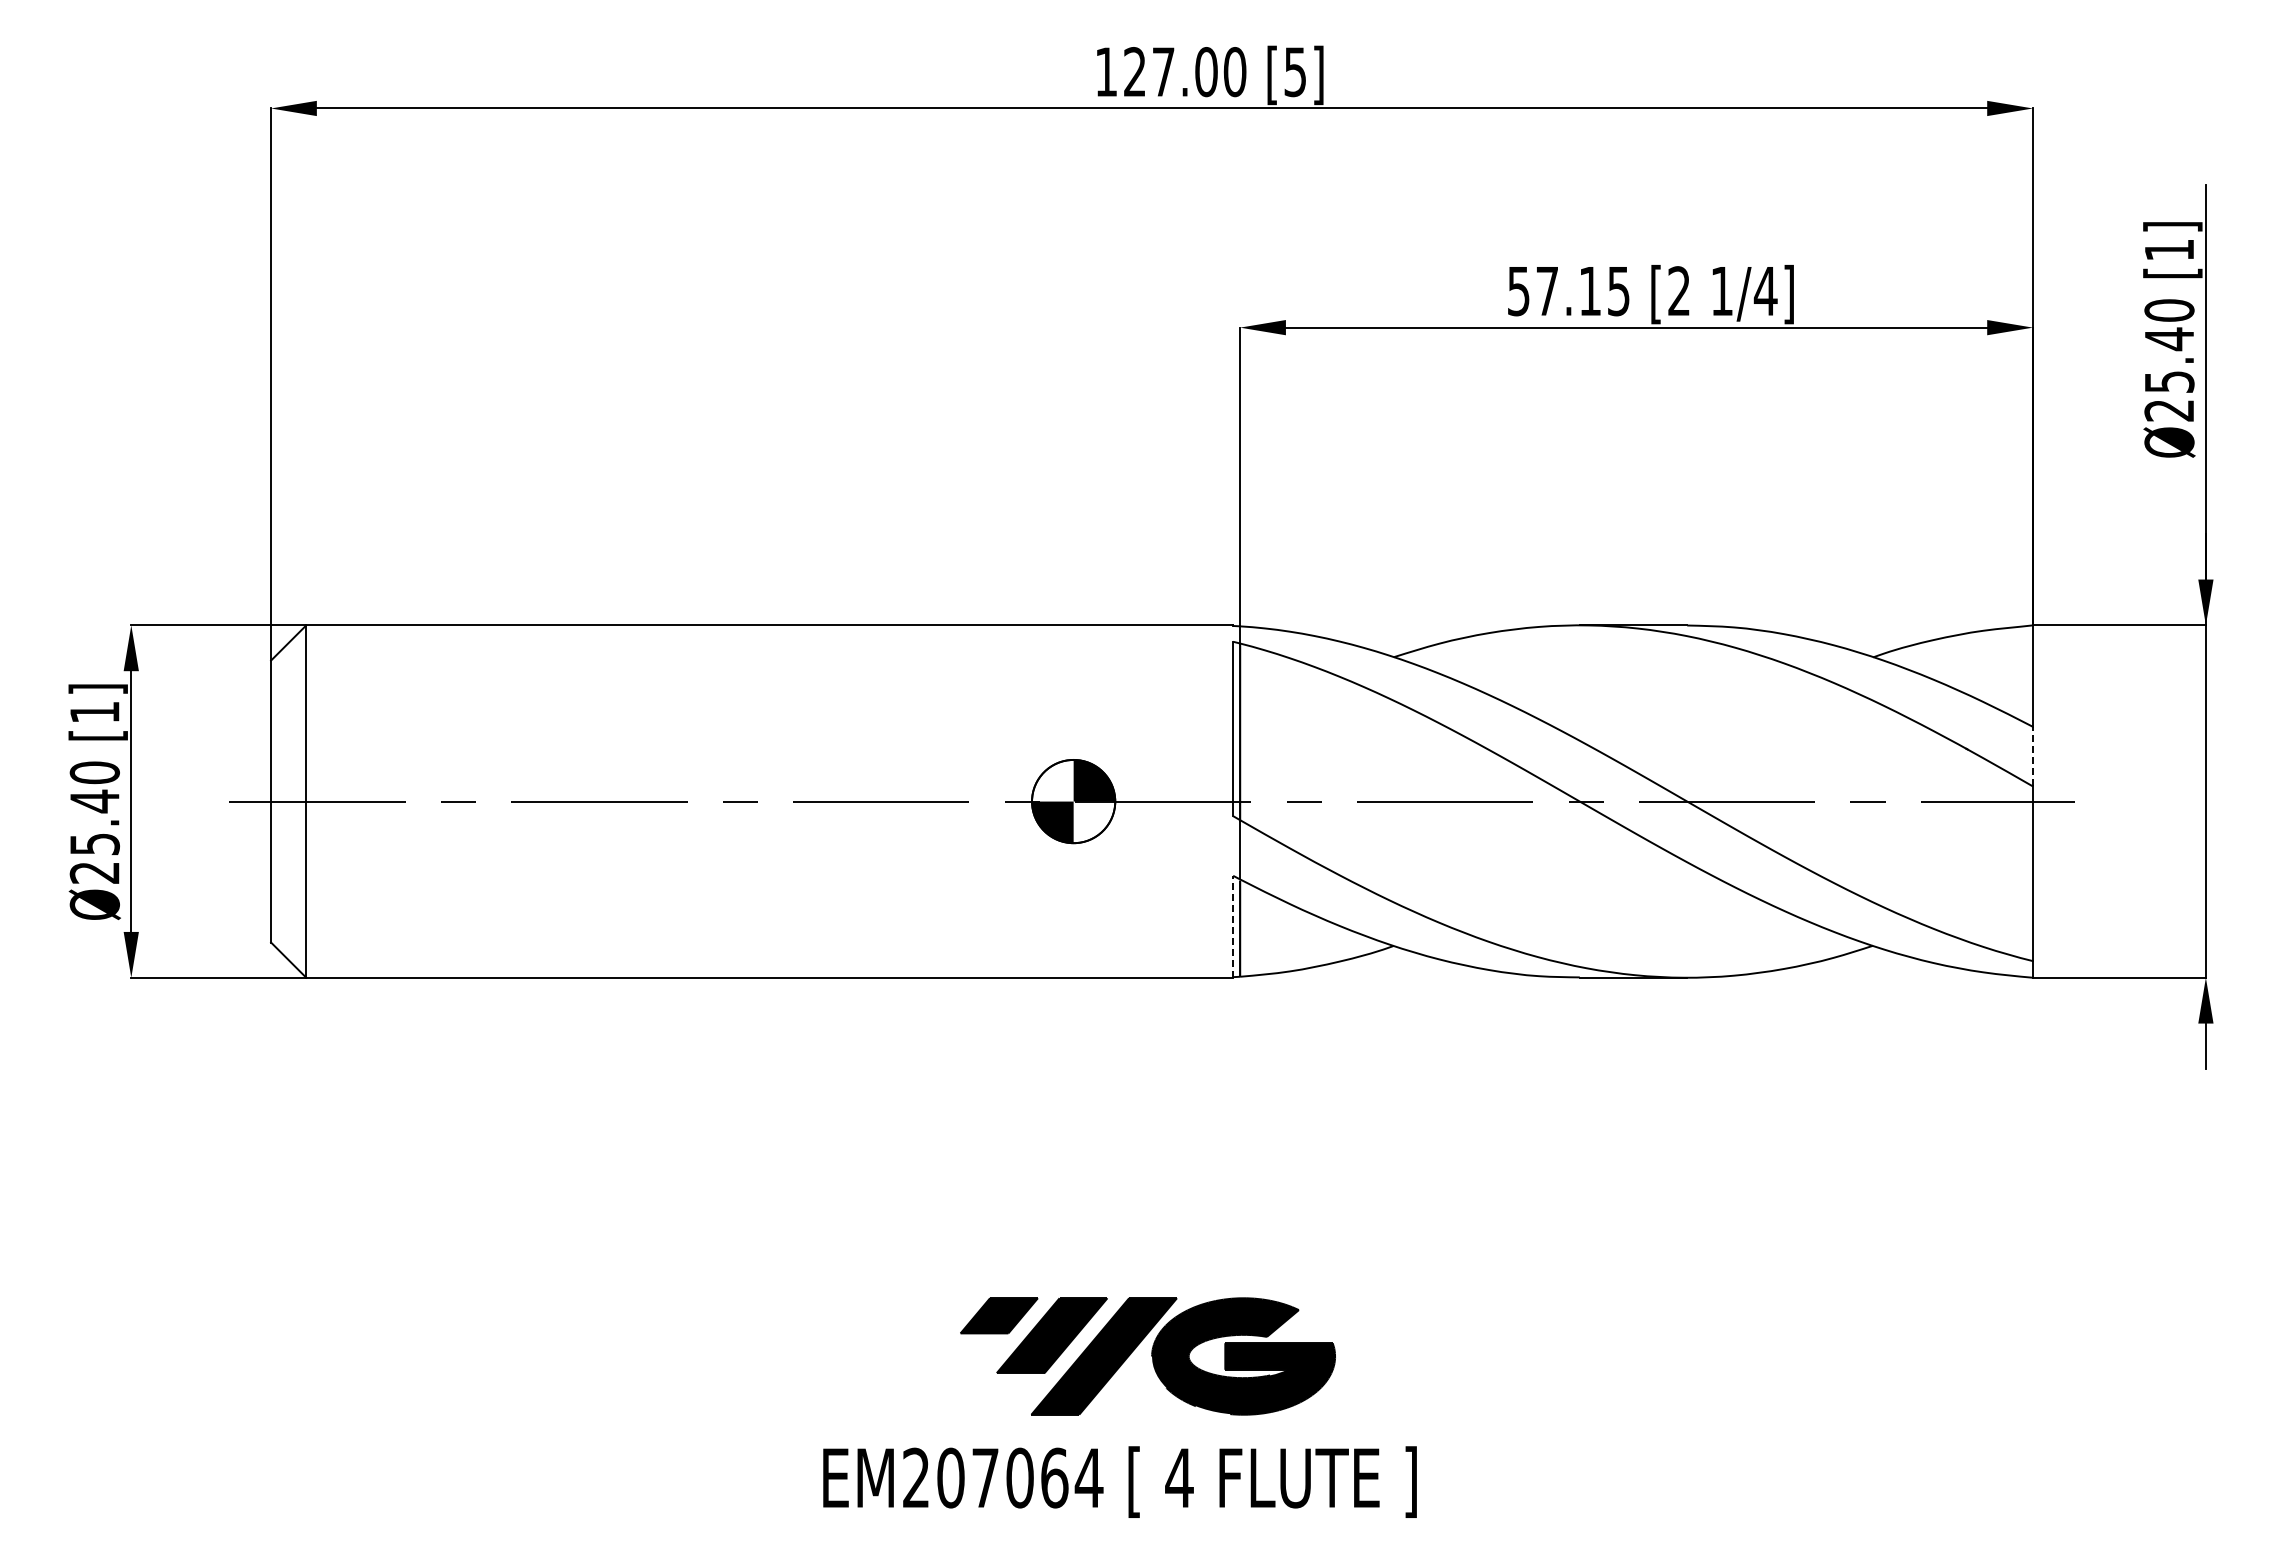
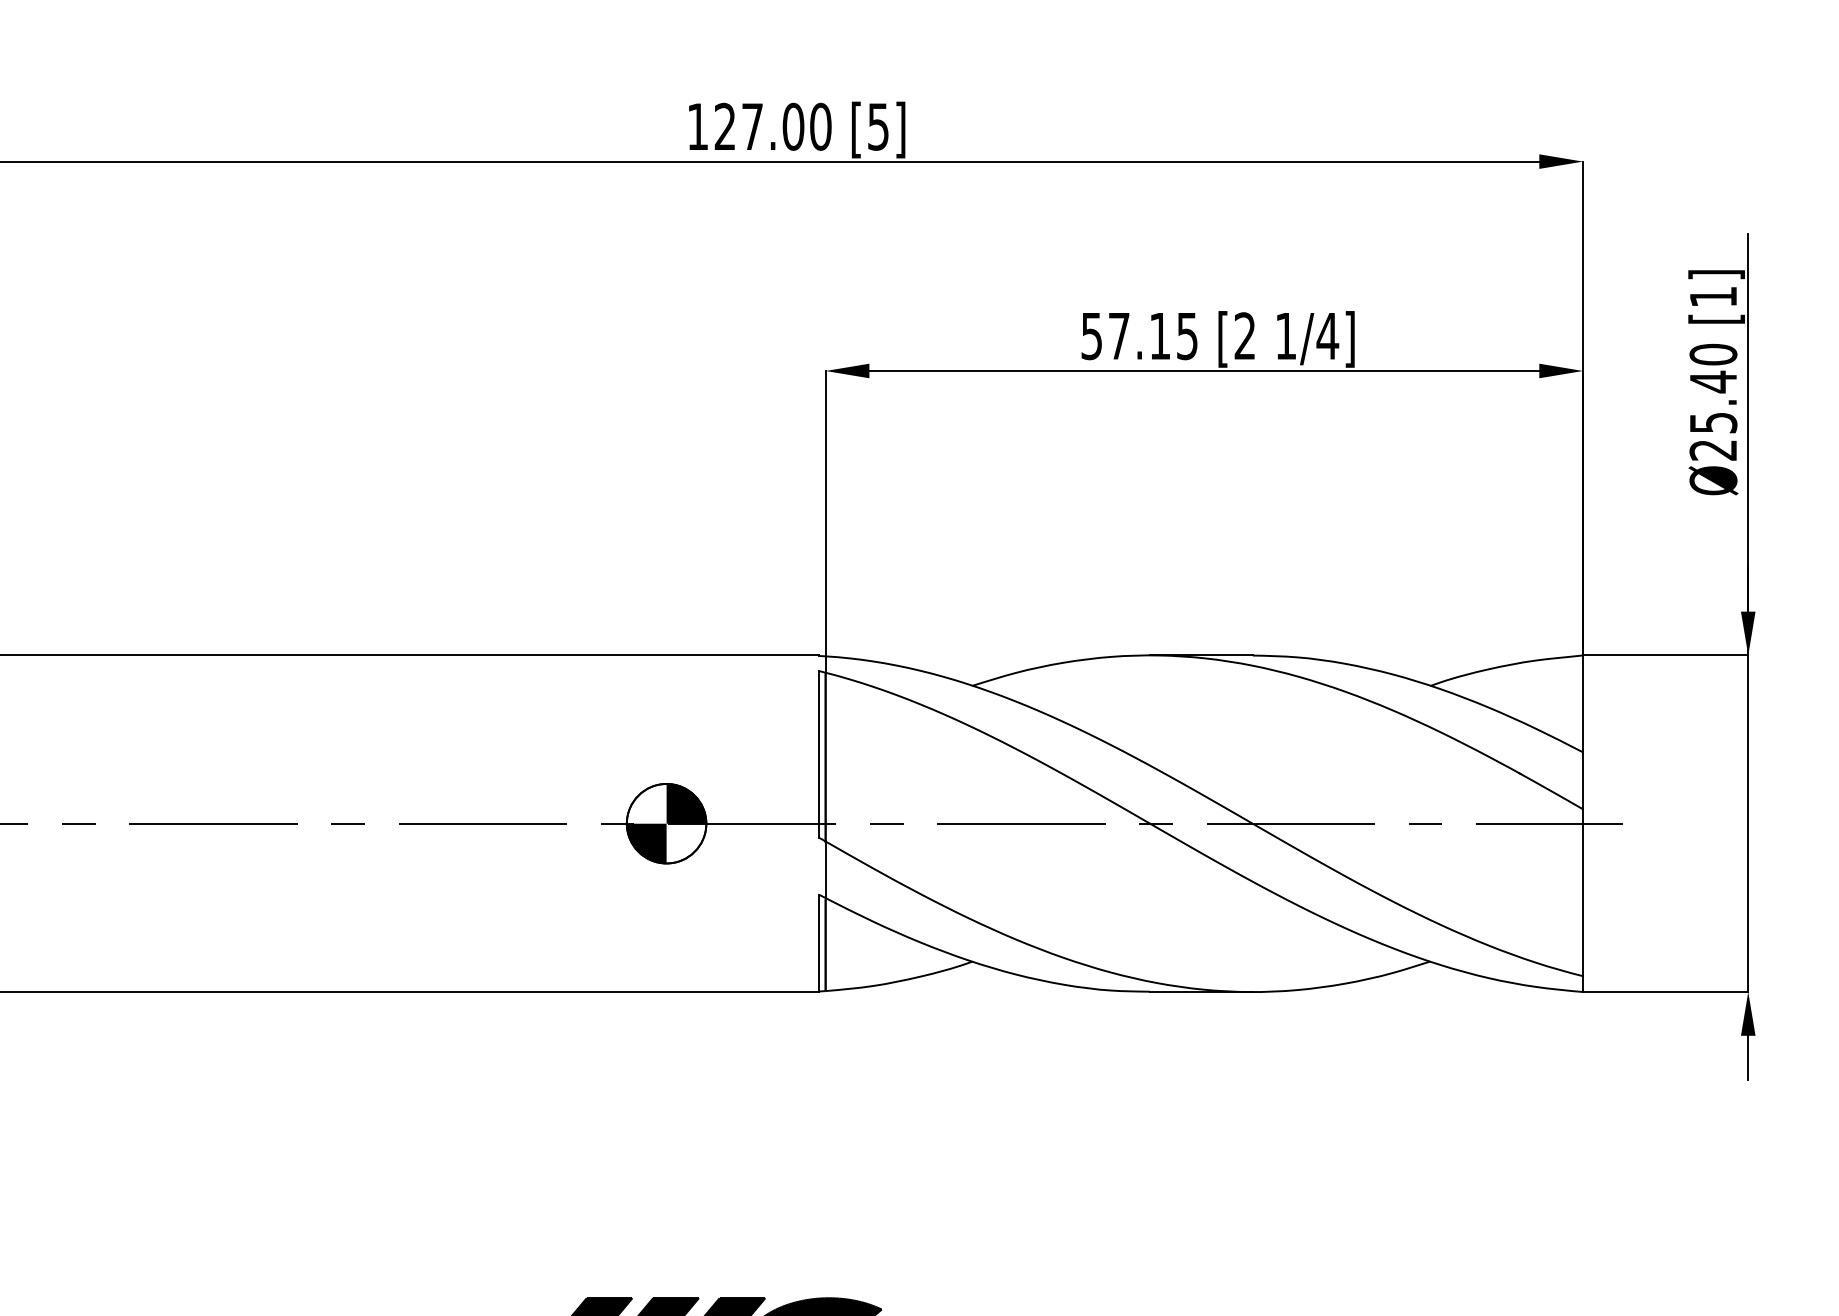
line: (2032, 756) -> (1582, 780), dashed -> solid
line: (1233, 926) -> (819, 943), dashed -> solid

